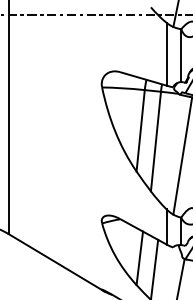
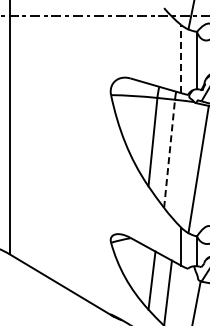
line: (166, 53) -> (181, 58), solid -> dashed
line: (155, 141) -> (169, 153), solid -> dashed

